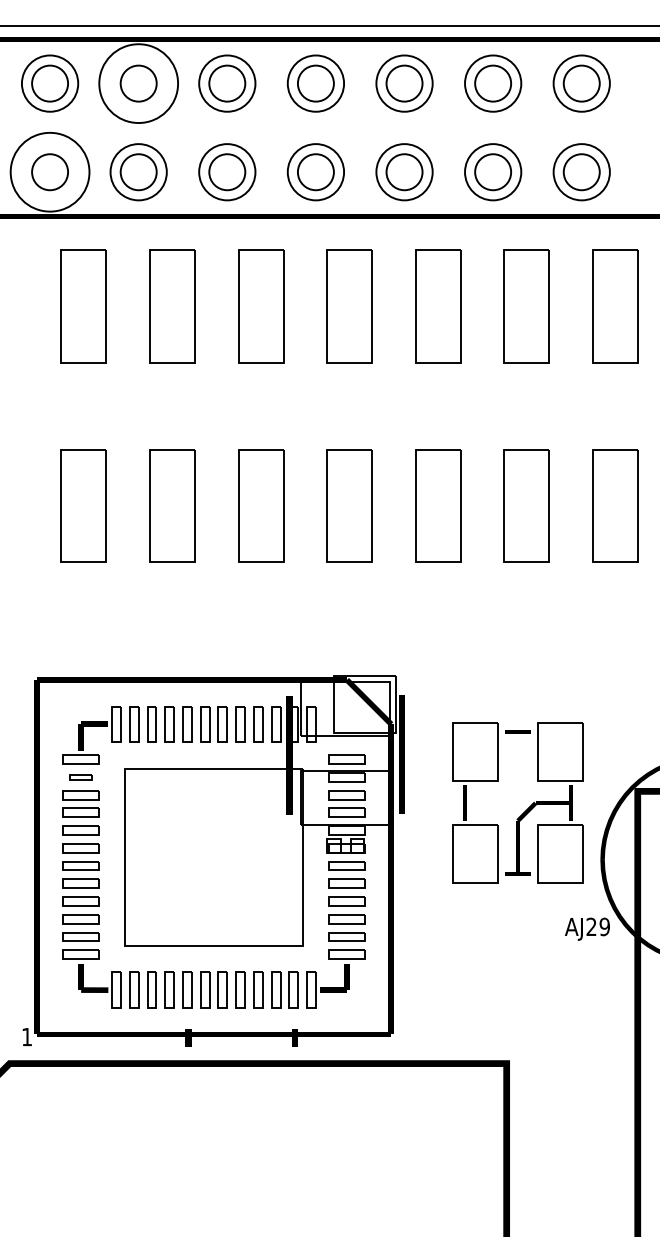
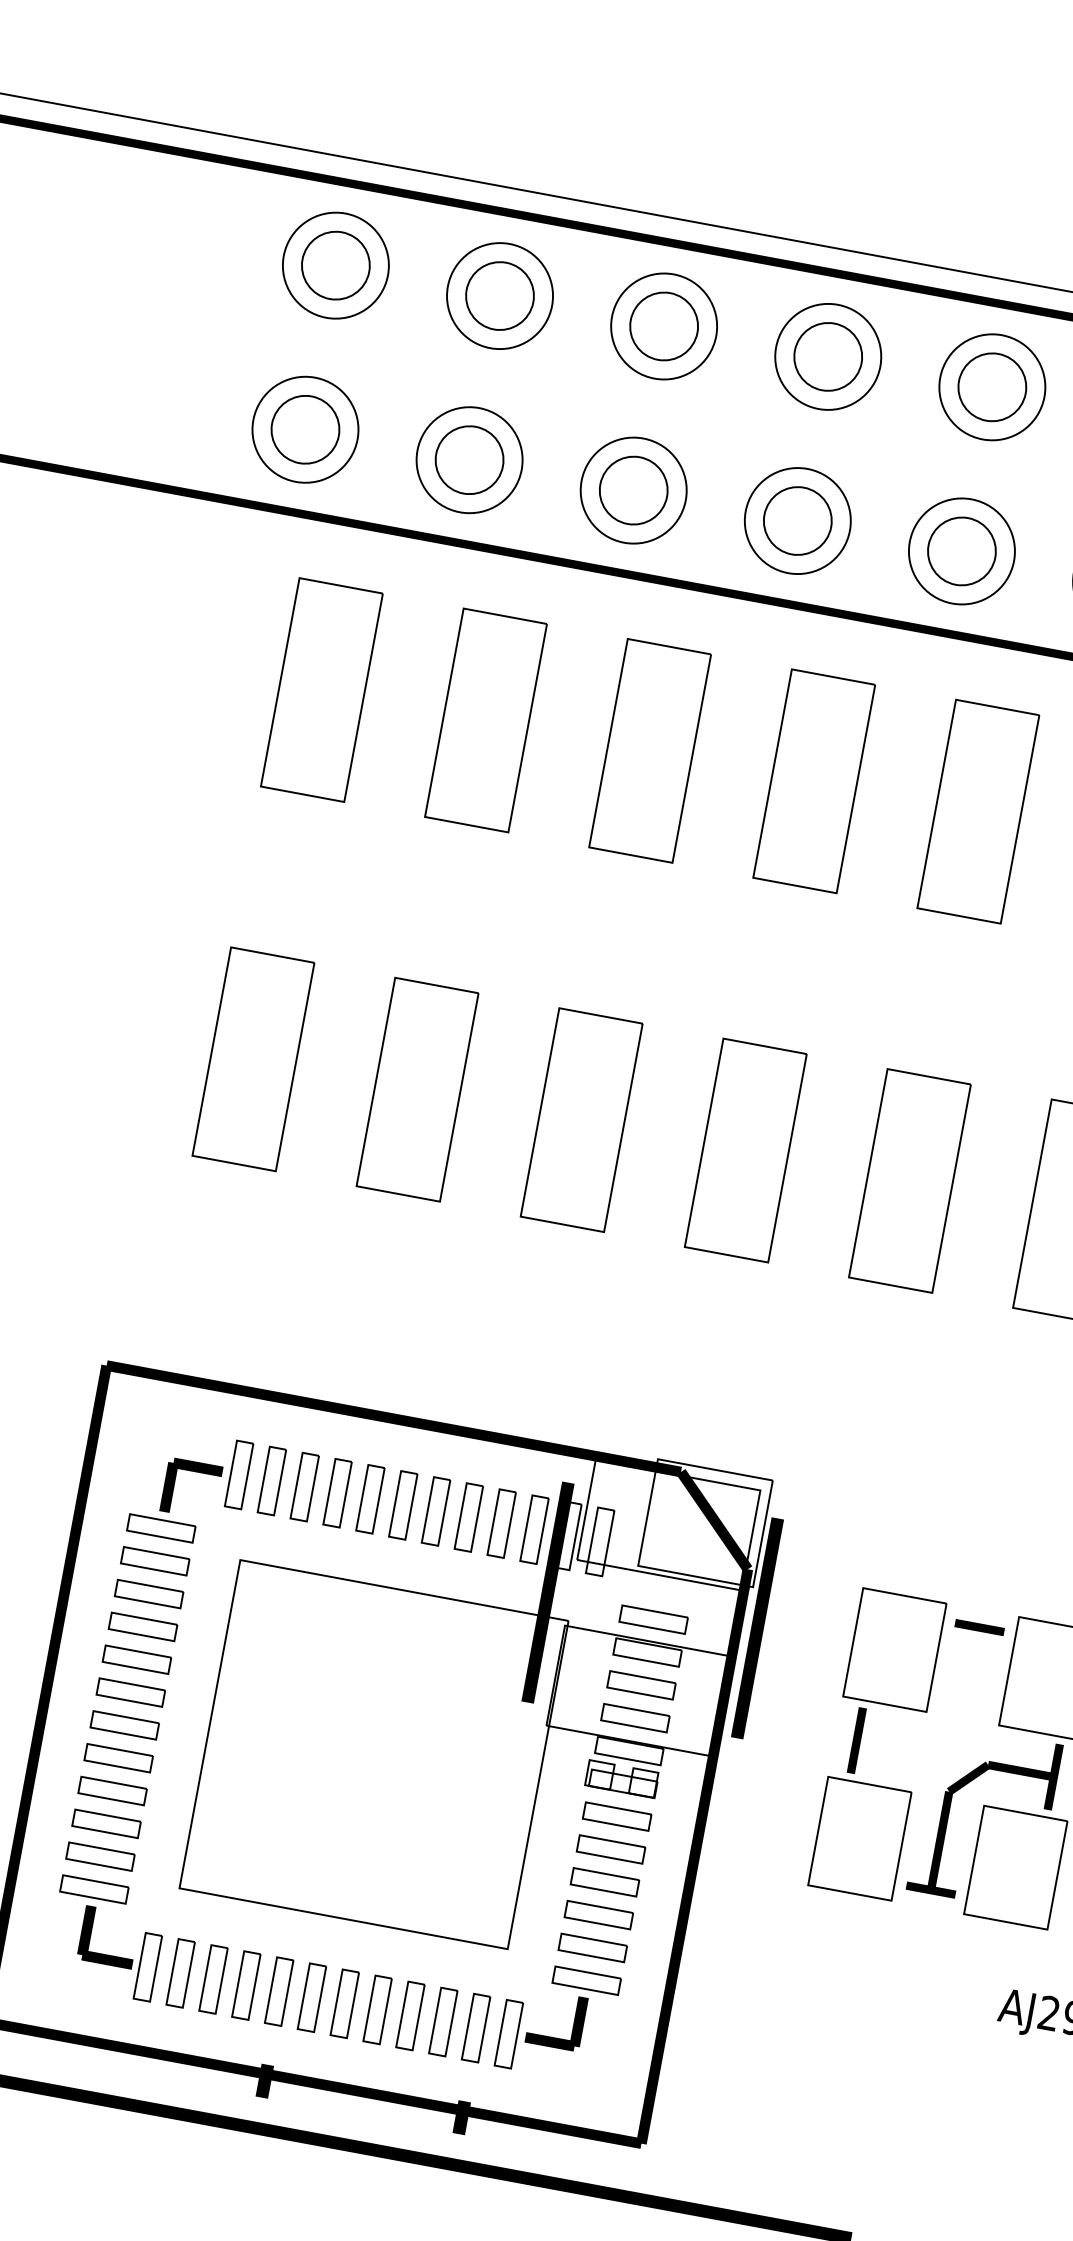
circle: (138, 83) -> (499, 295), size x0.71
circle: (49, 172) -> (304, 430), size x0.71
part: (80, 777) -> (154, 1561), size x1.67

